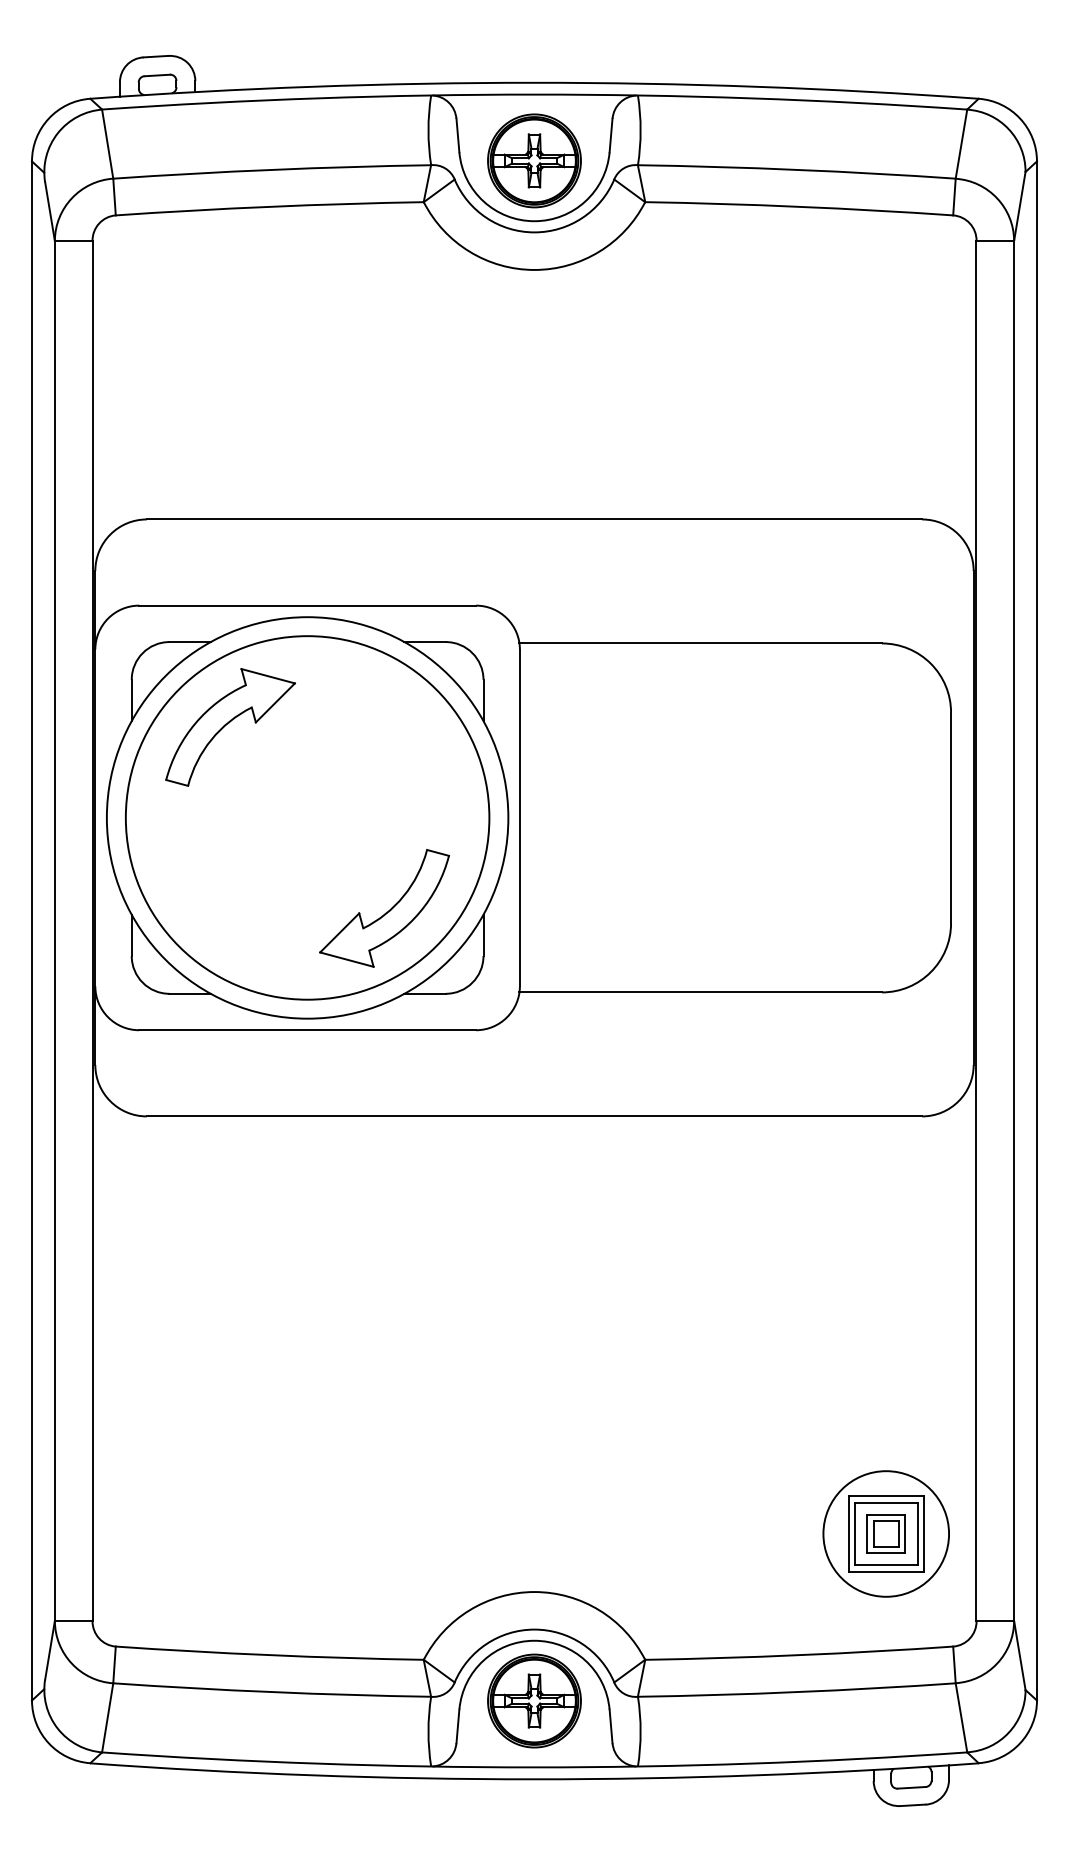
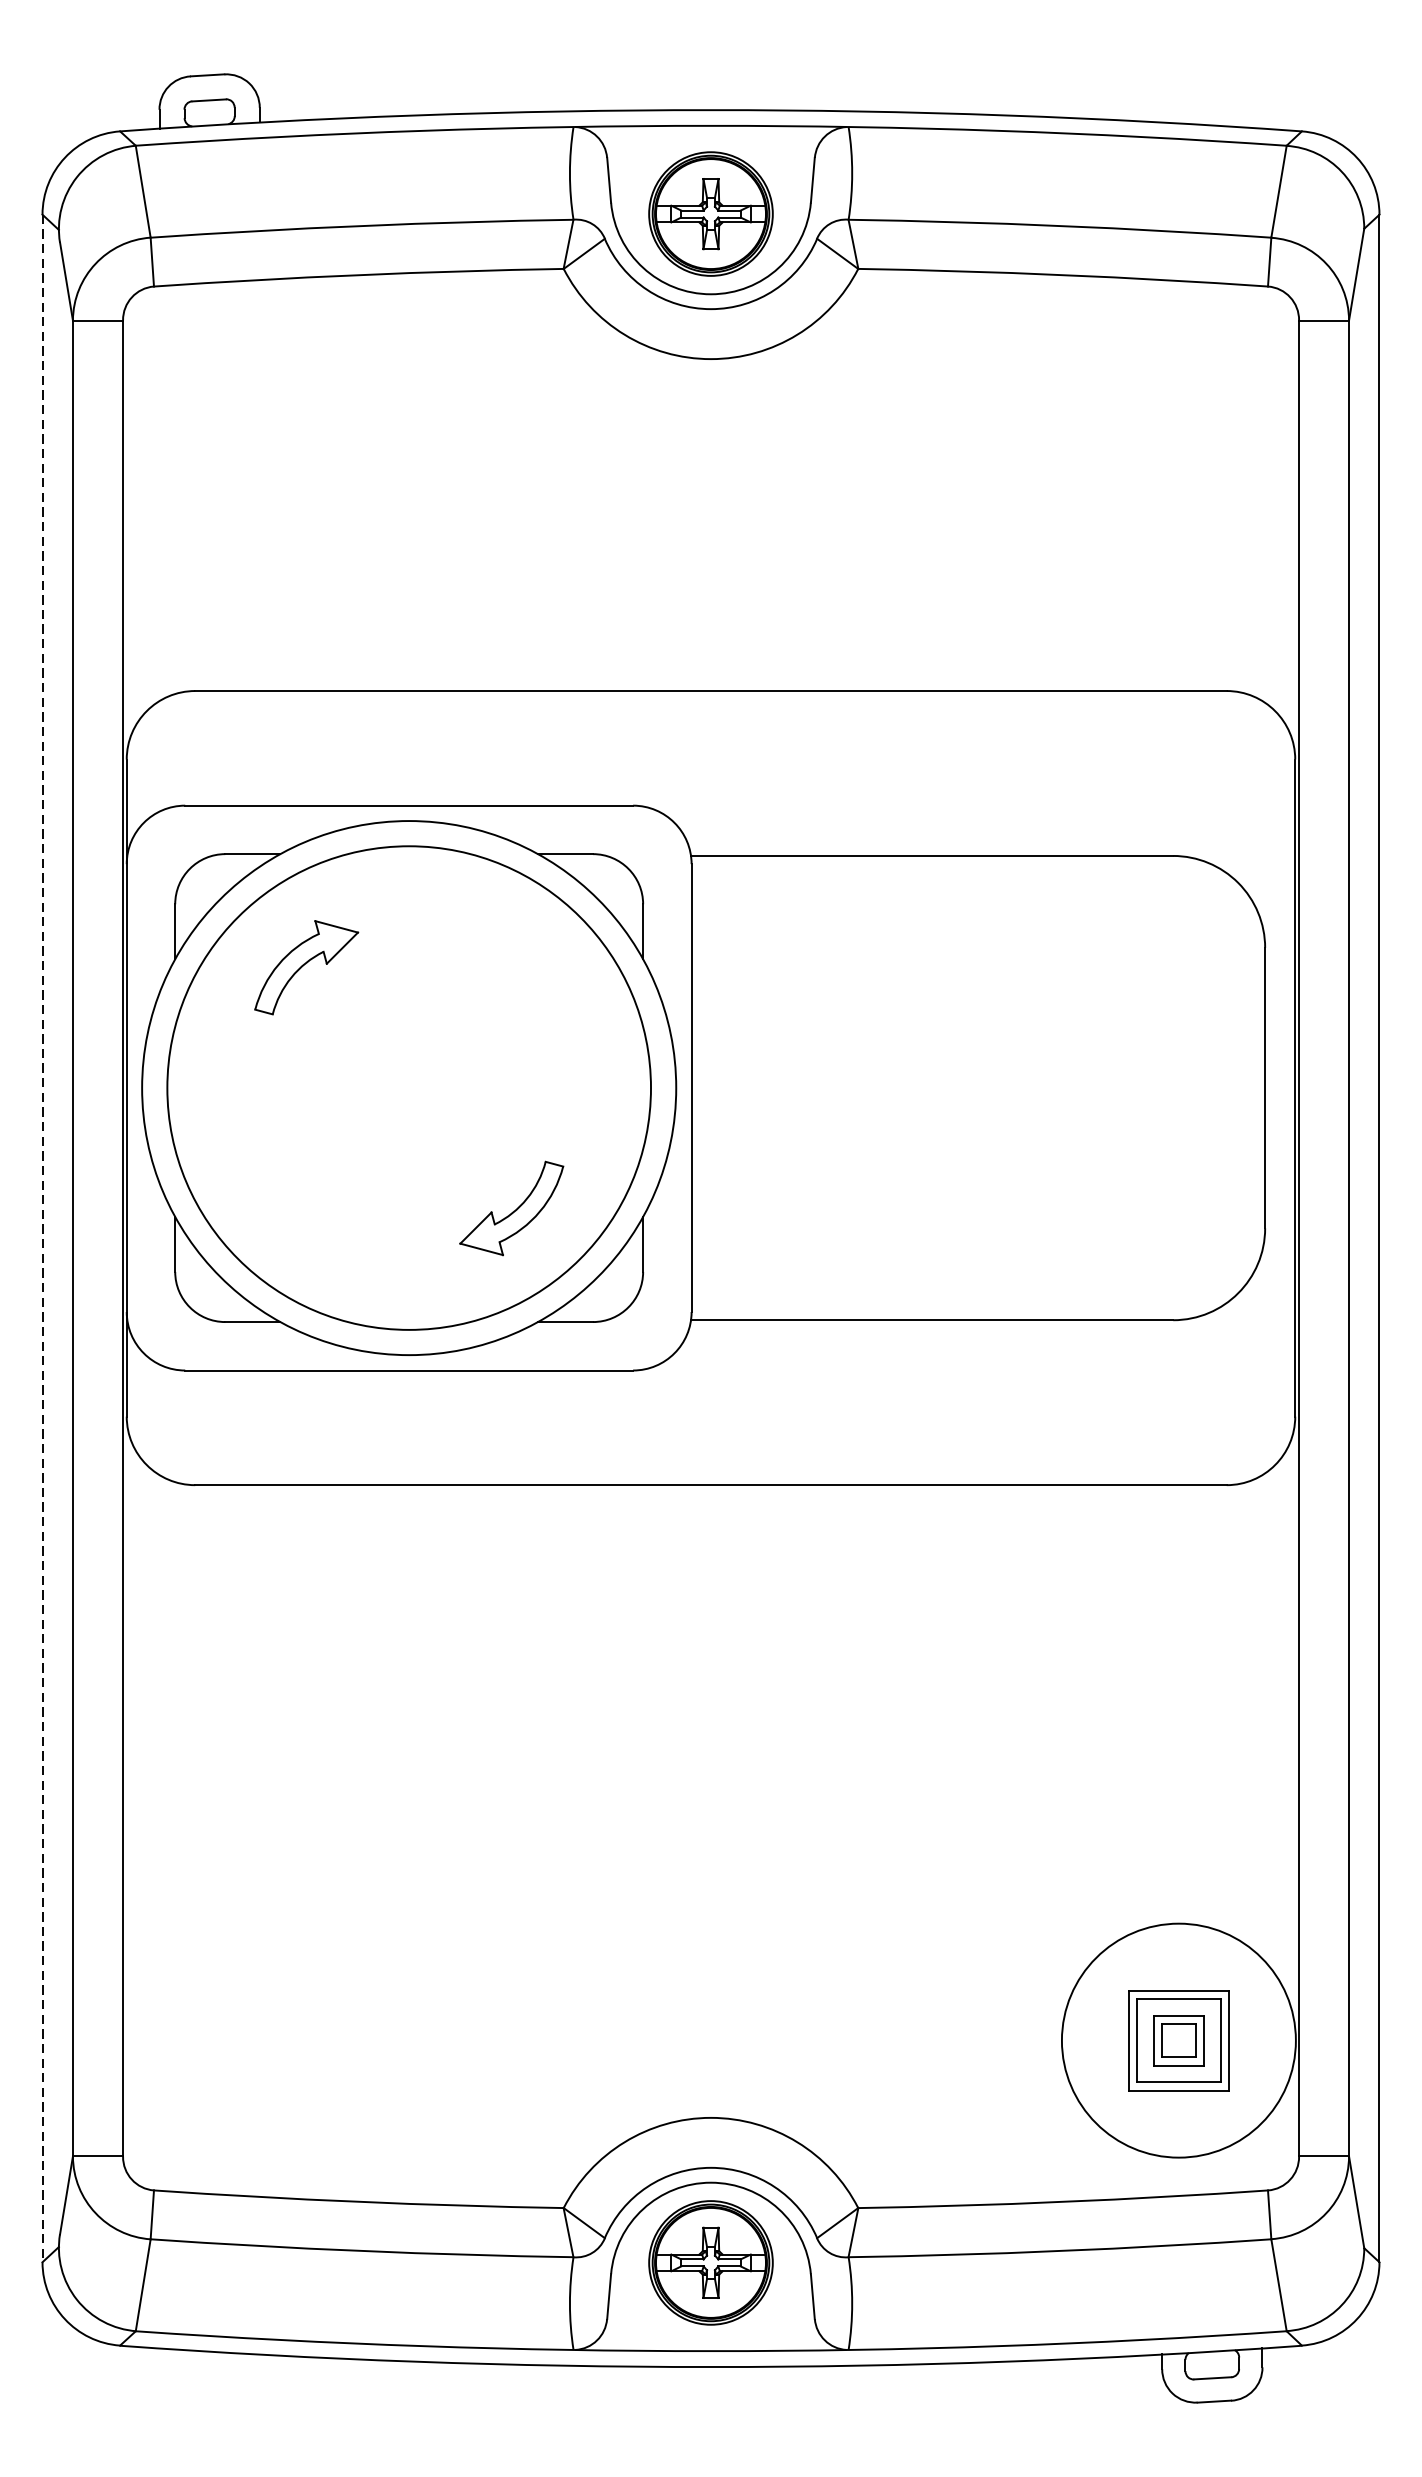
part: (230, 727) -> (306, 967), size x0.6
part: (384, 908) -> (511, 1208), size x0.6
line: (32, 931) -> (43, 1239), solid -> dashed
circle: (886, 1533) -> (1179, 2040), size x1.4

